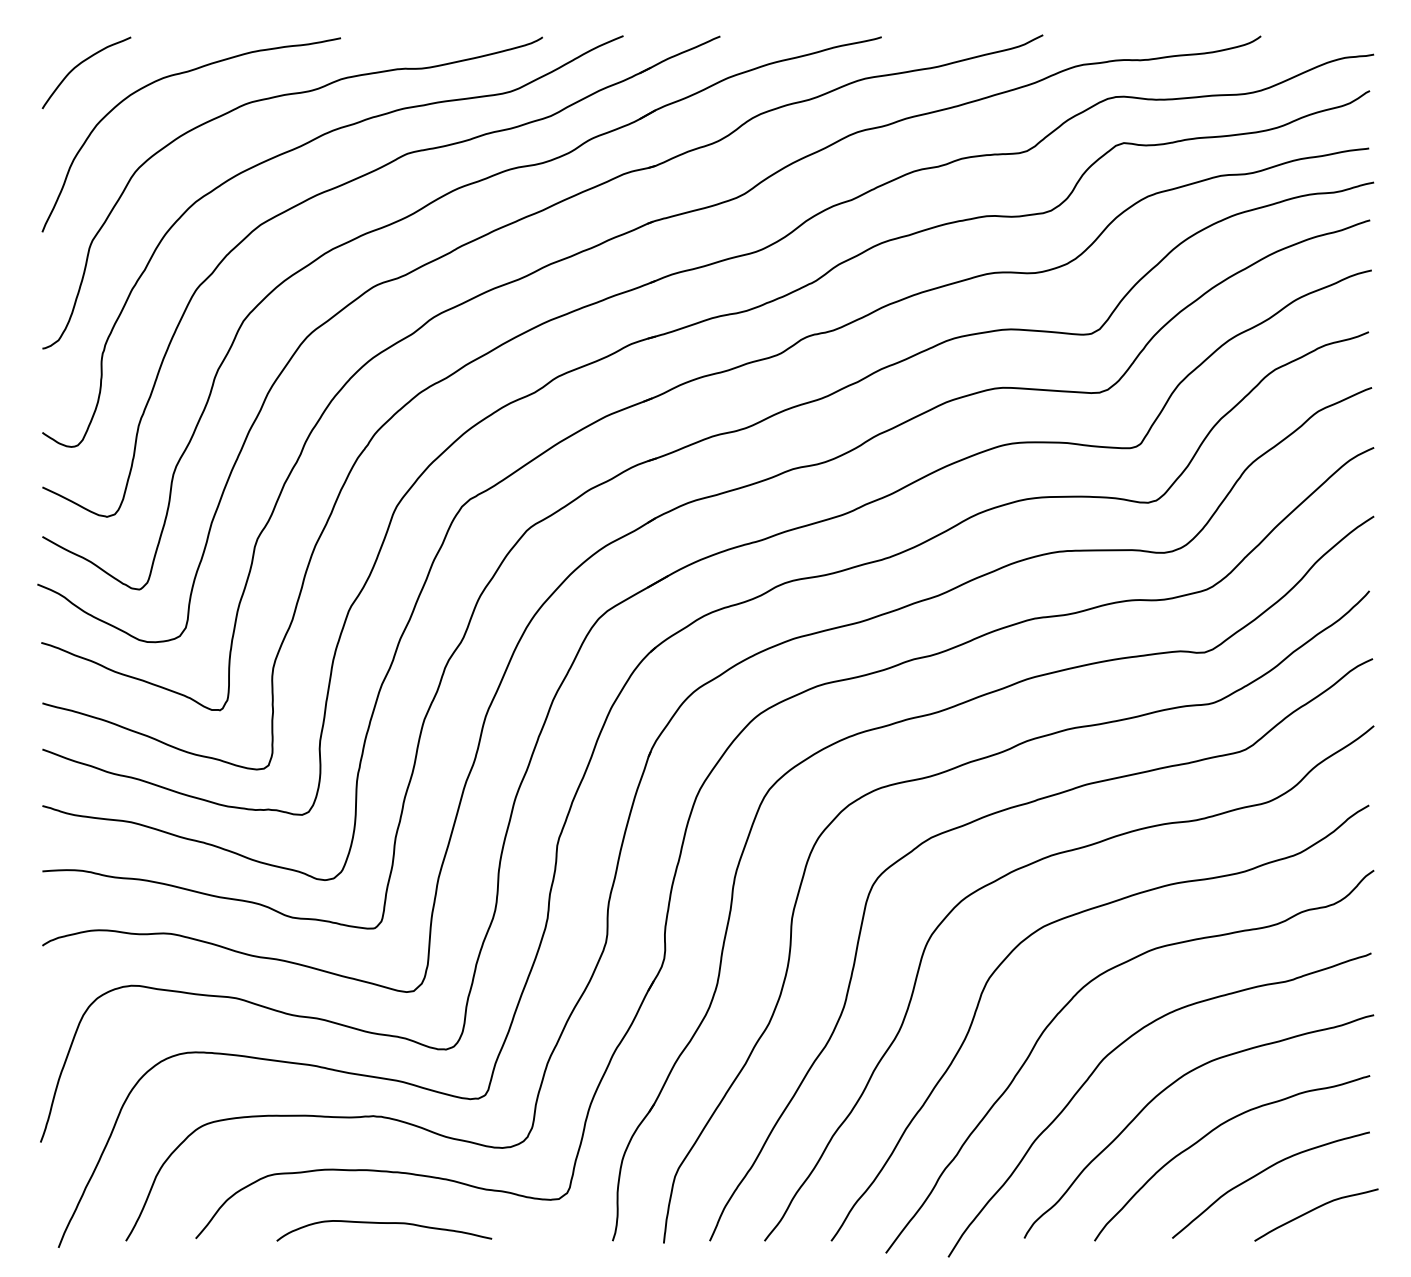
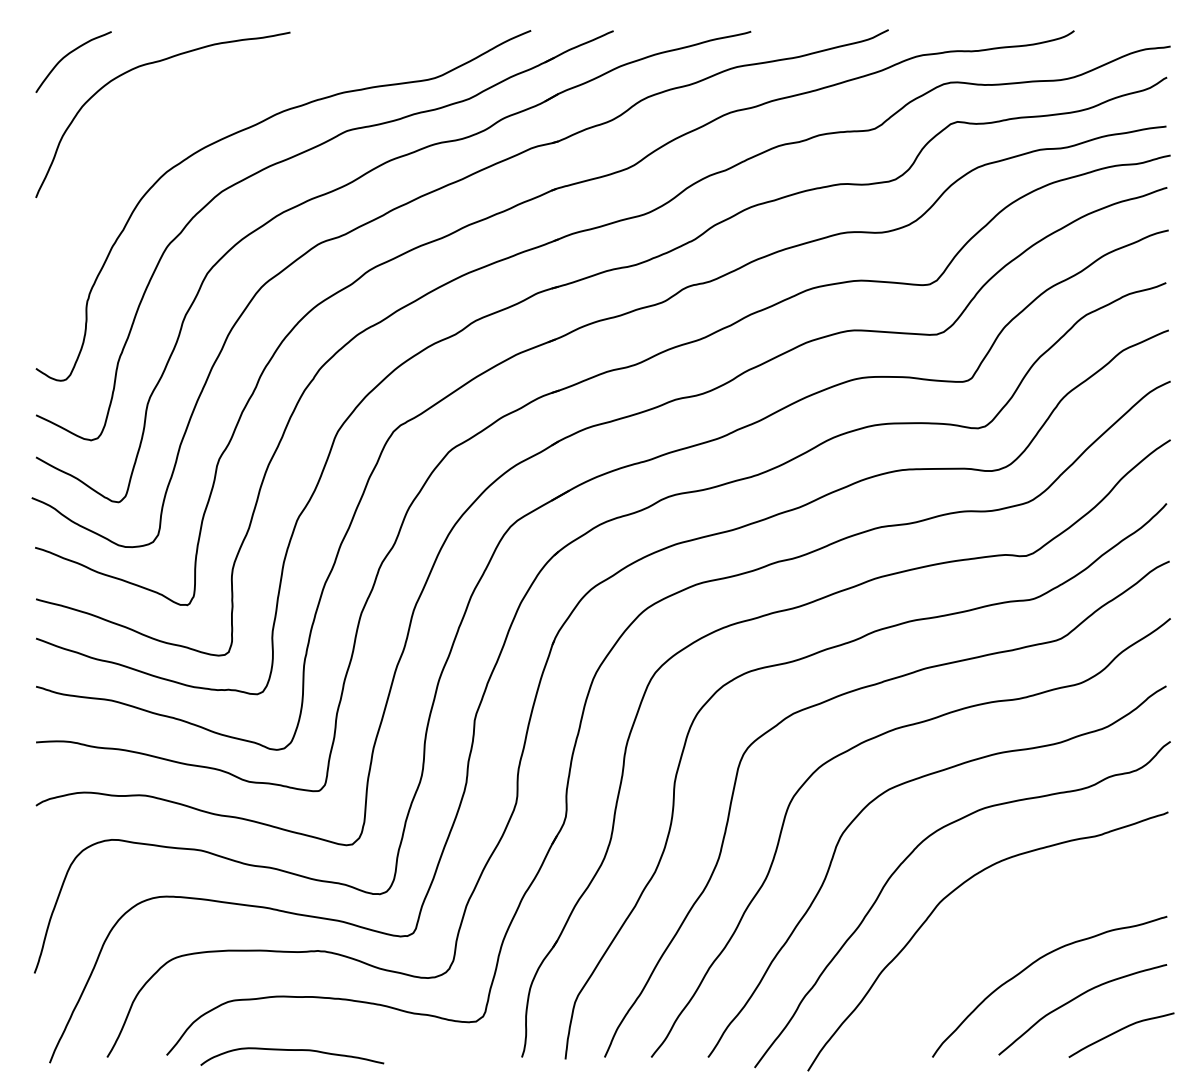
curve: (271, 99) -> (231, 84), removed
curve: (1169, 1087) -> (996, 926), removed
curve: (384, 1223) -> (292, 1050), moved

